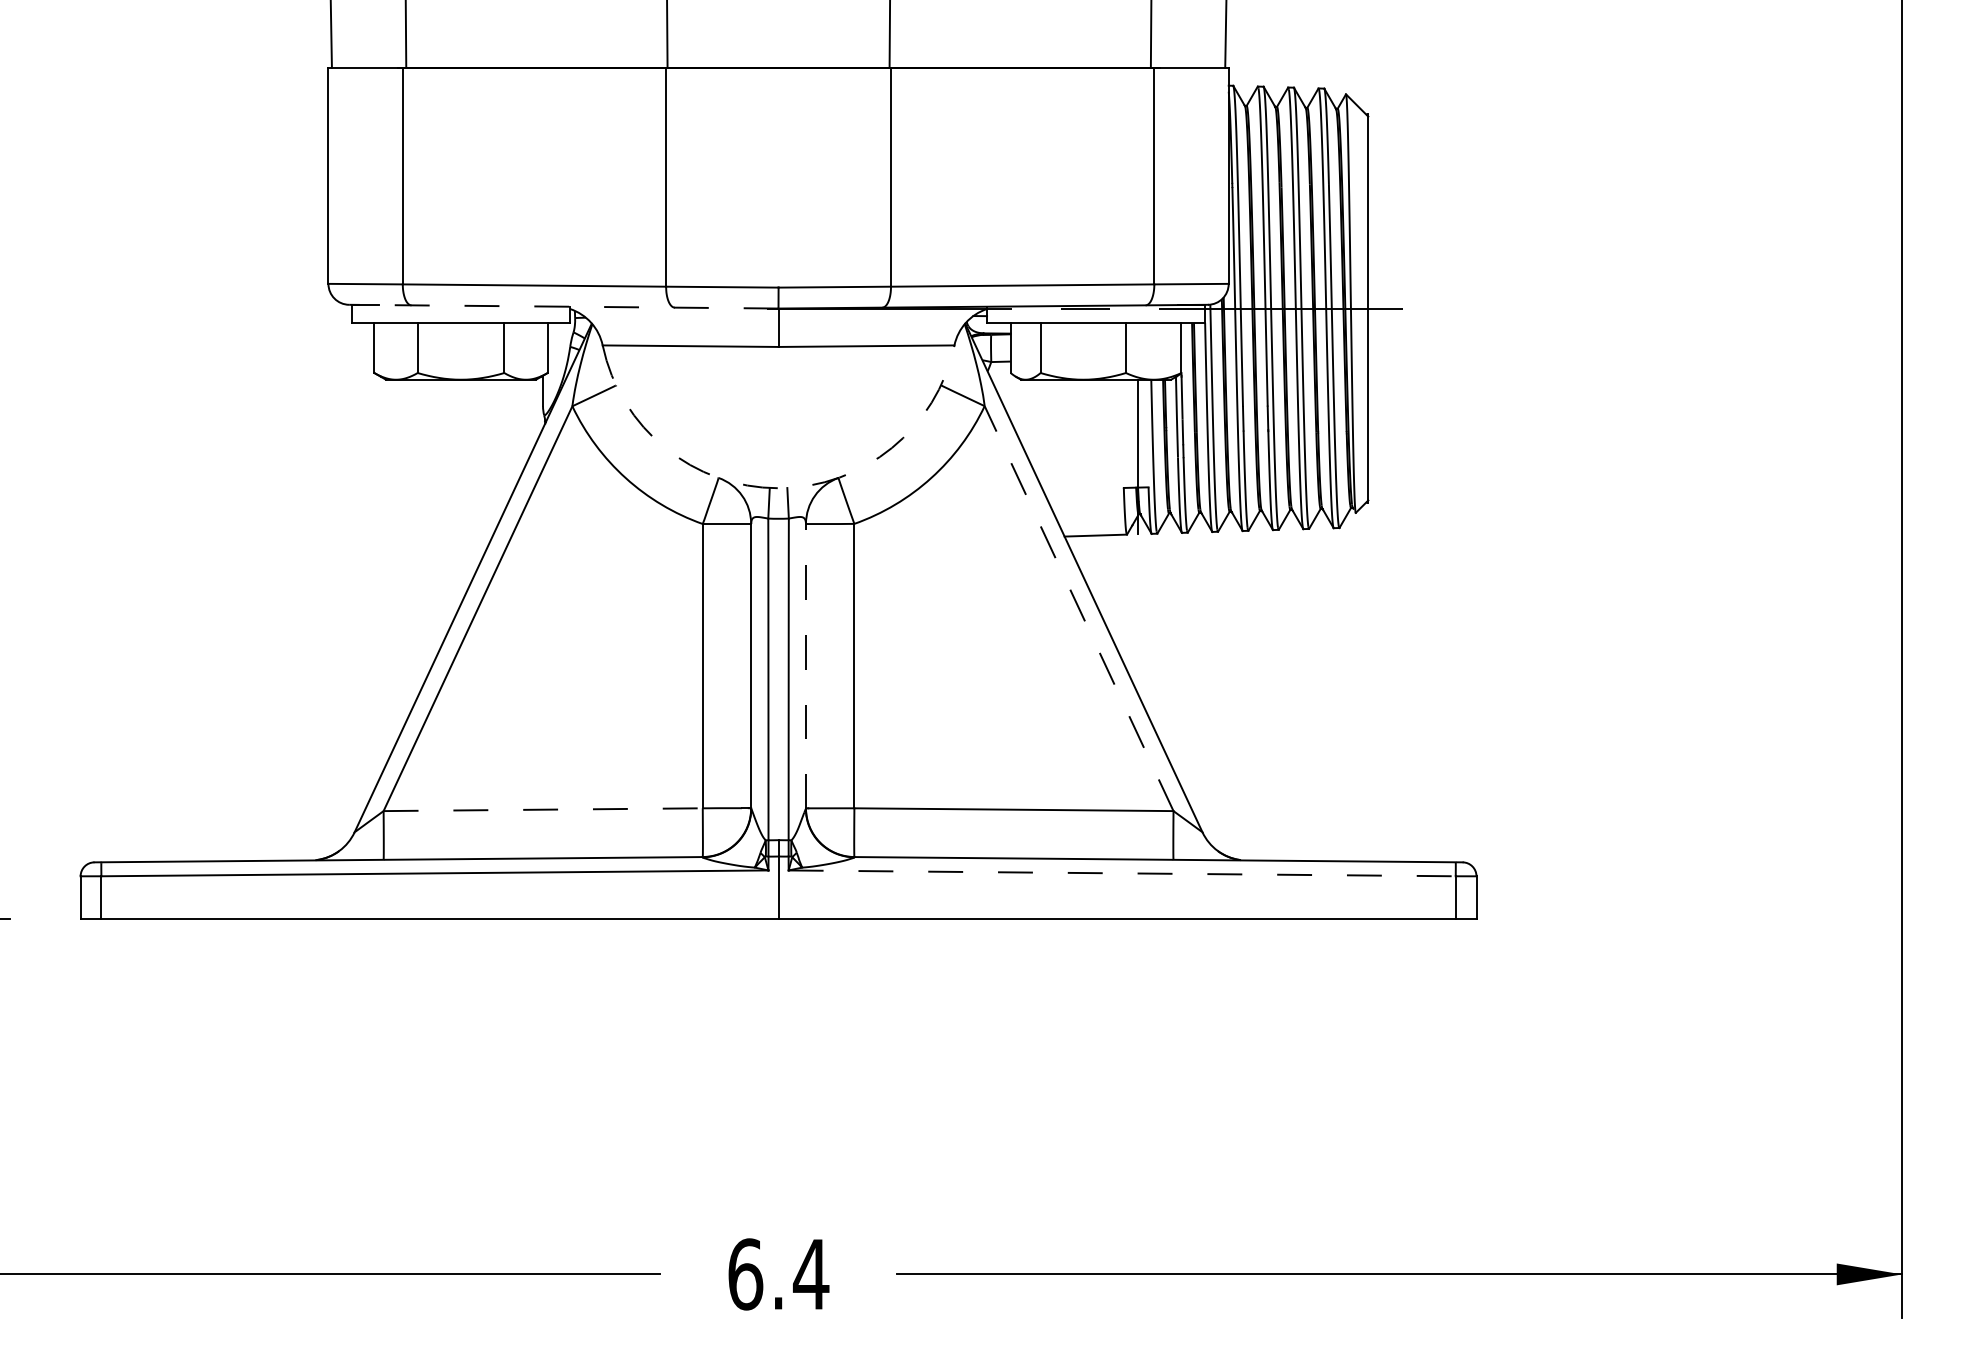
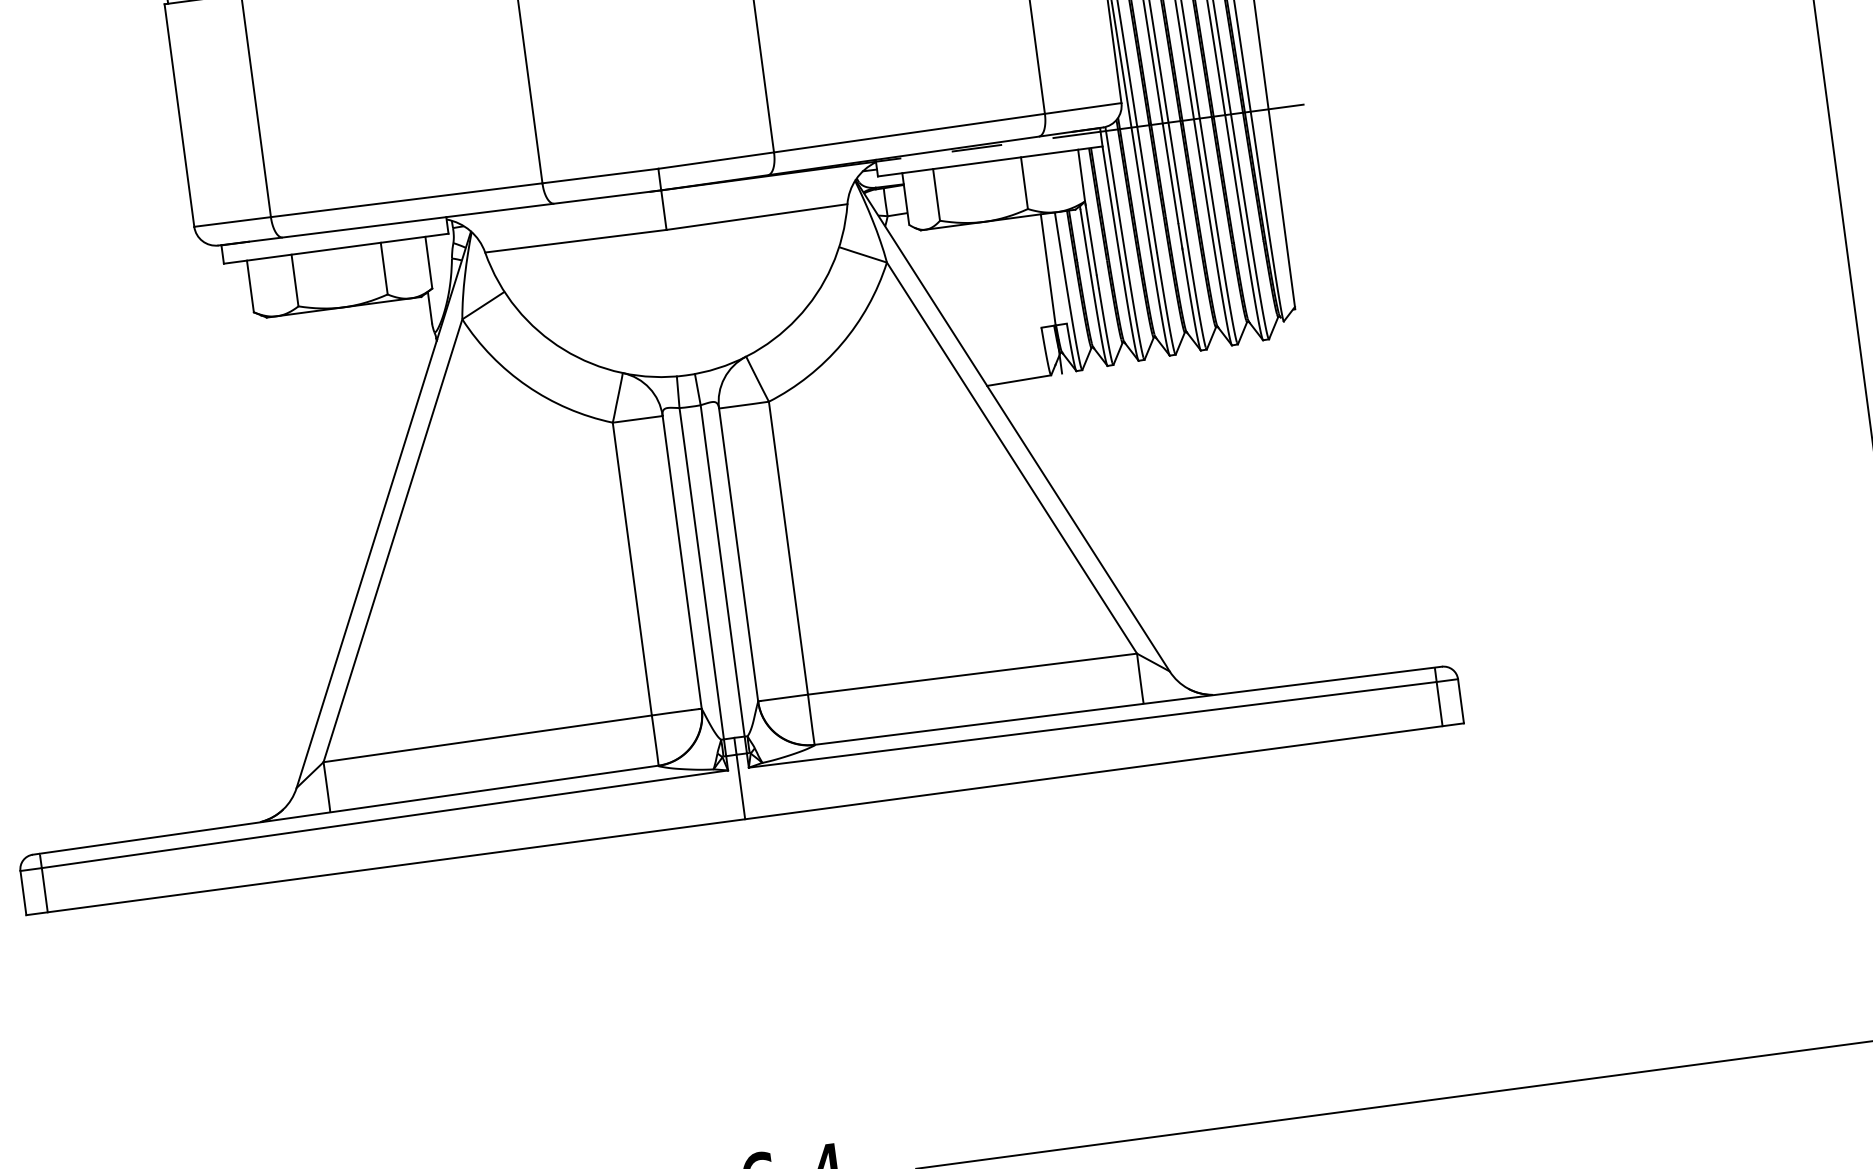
line: (563, 306) -> (439, 217), dashed -> solid
arc: (778, 488) -> (685, 375), dashed -> solid
line: (1078, 608) -> (1011, 458), dashed -> solid
line: (805, 666) -> (738, 555), dashed -> solid
line: (543, 809) -> (487, 738), dashed -> solid
line: (1122, 873) -> (1093, 724), dashed -> solid

